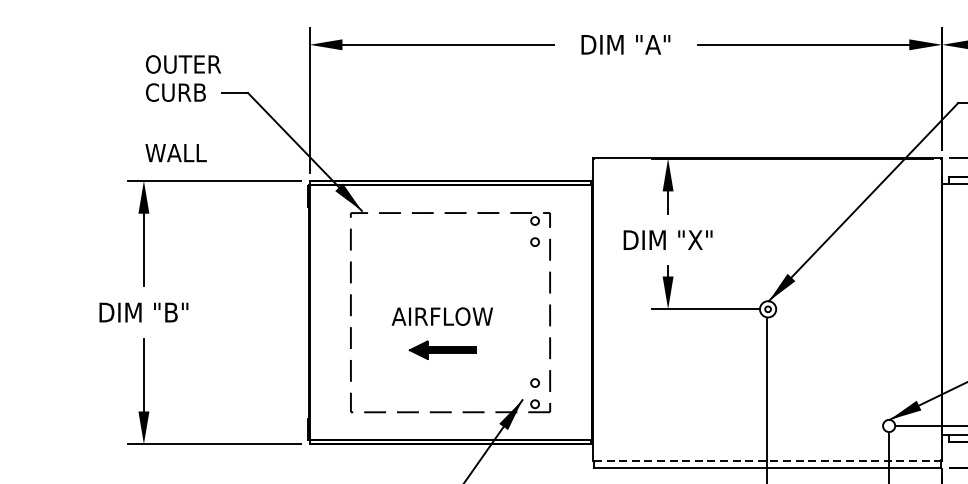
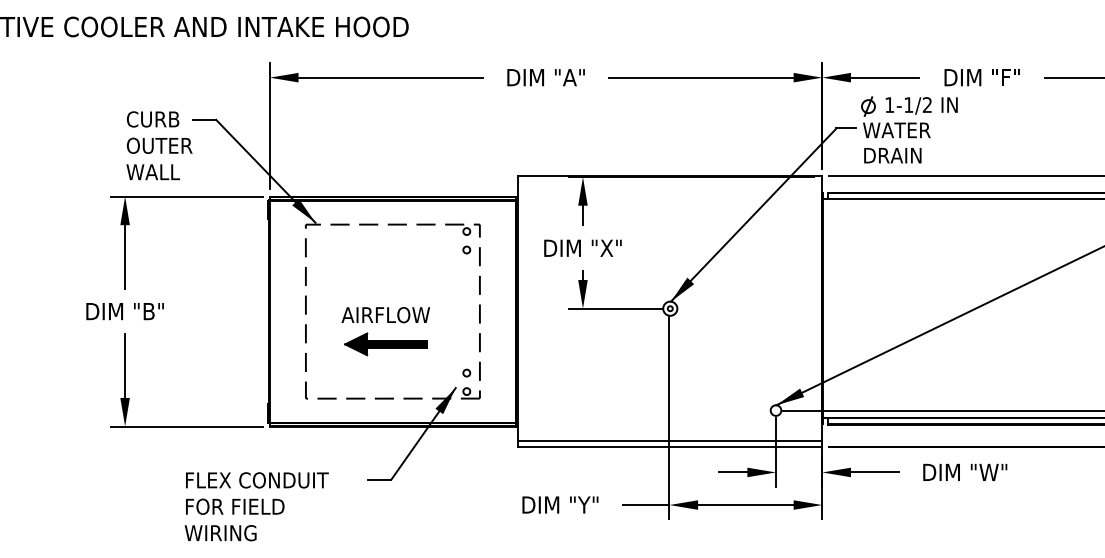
text: (183, 64) -> (159, 145), moved
part: (442, 350) -> (385, 344), size x1.43
line: (768, 461) -> (670, 441), dashed -> solid

